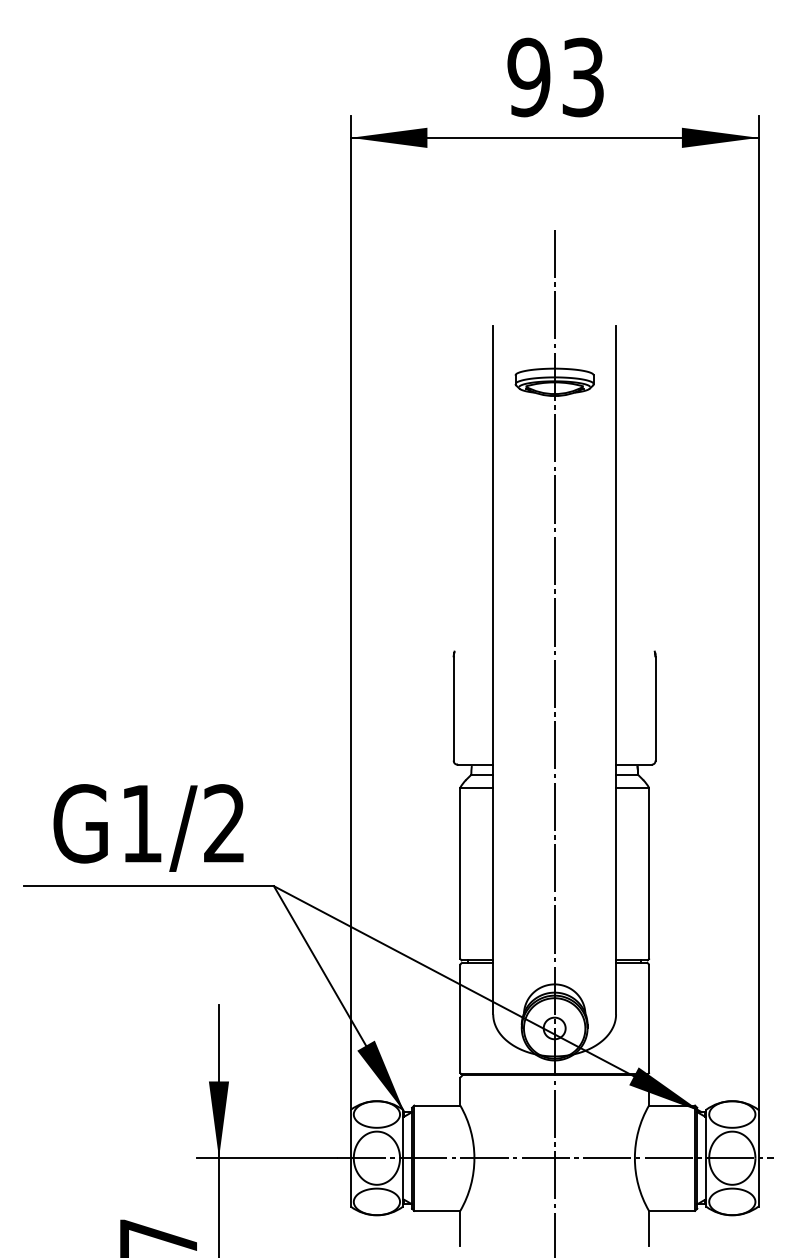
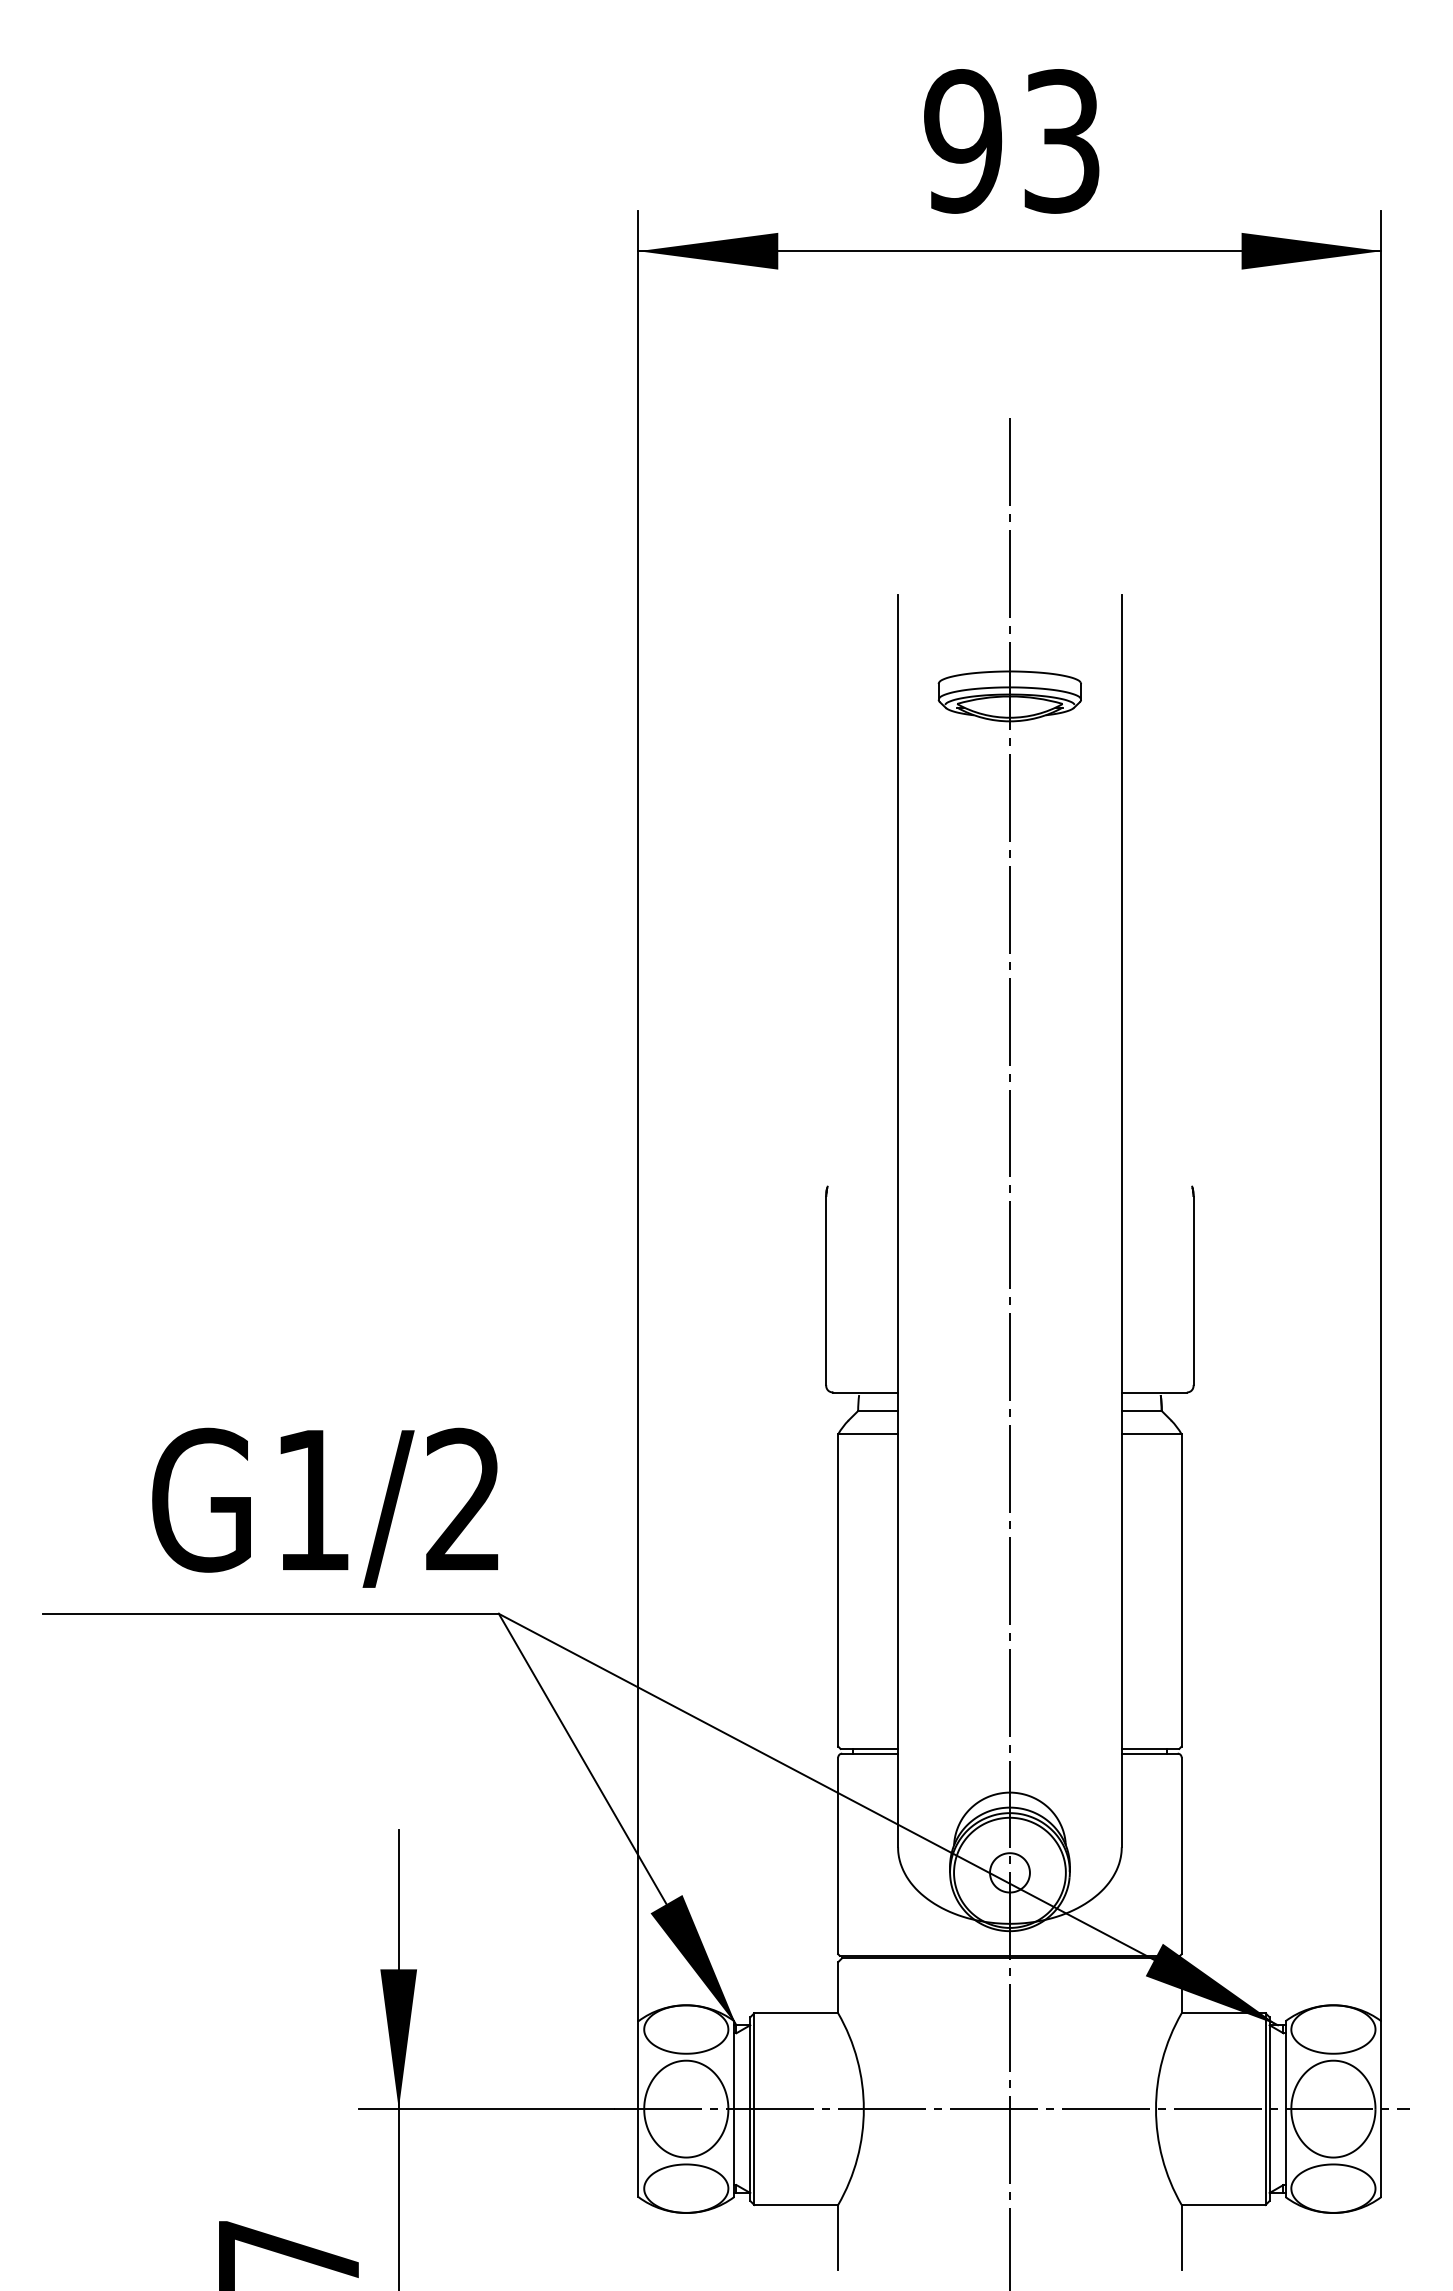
text: (148, 827) -> (325, 1506), moved

